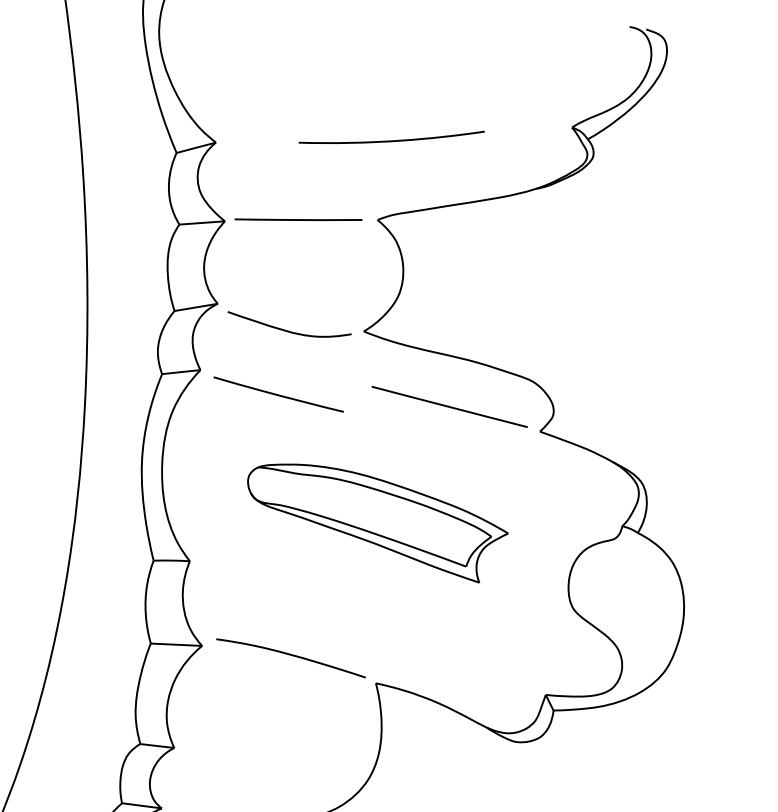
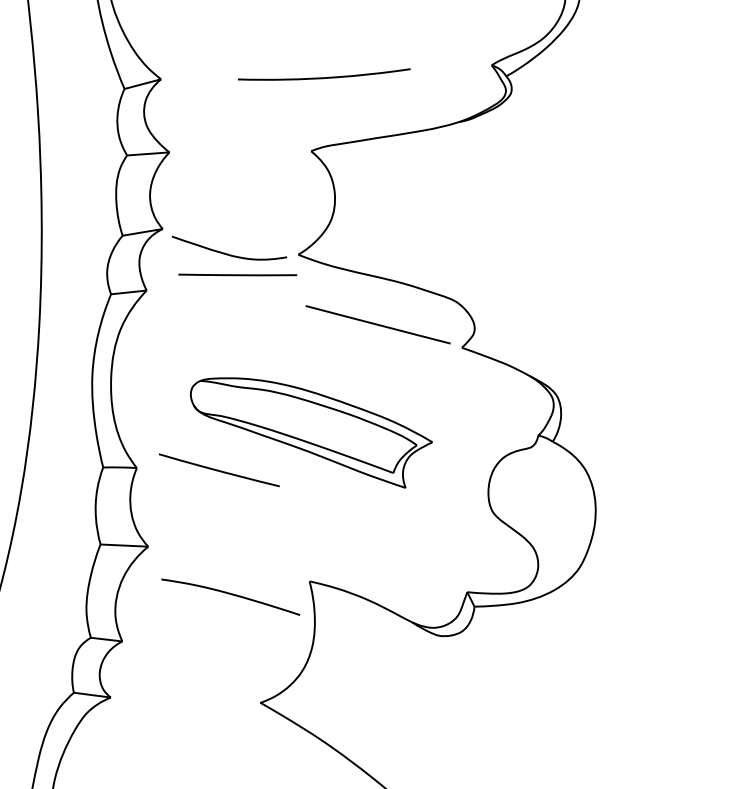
line: (298, 219) -> (237, 274), moved
line: (277, 394) -> (218, 470), moved
curve: (291, 656) -> (231, 595), moved

